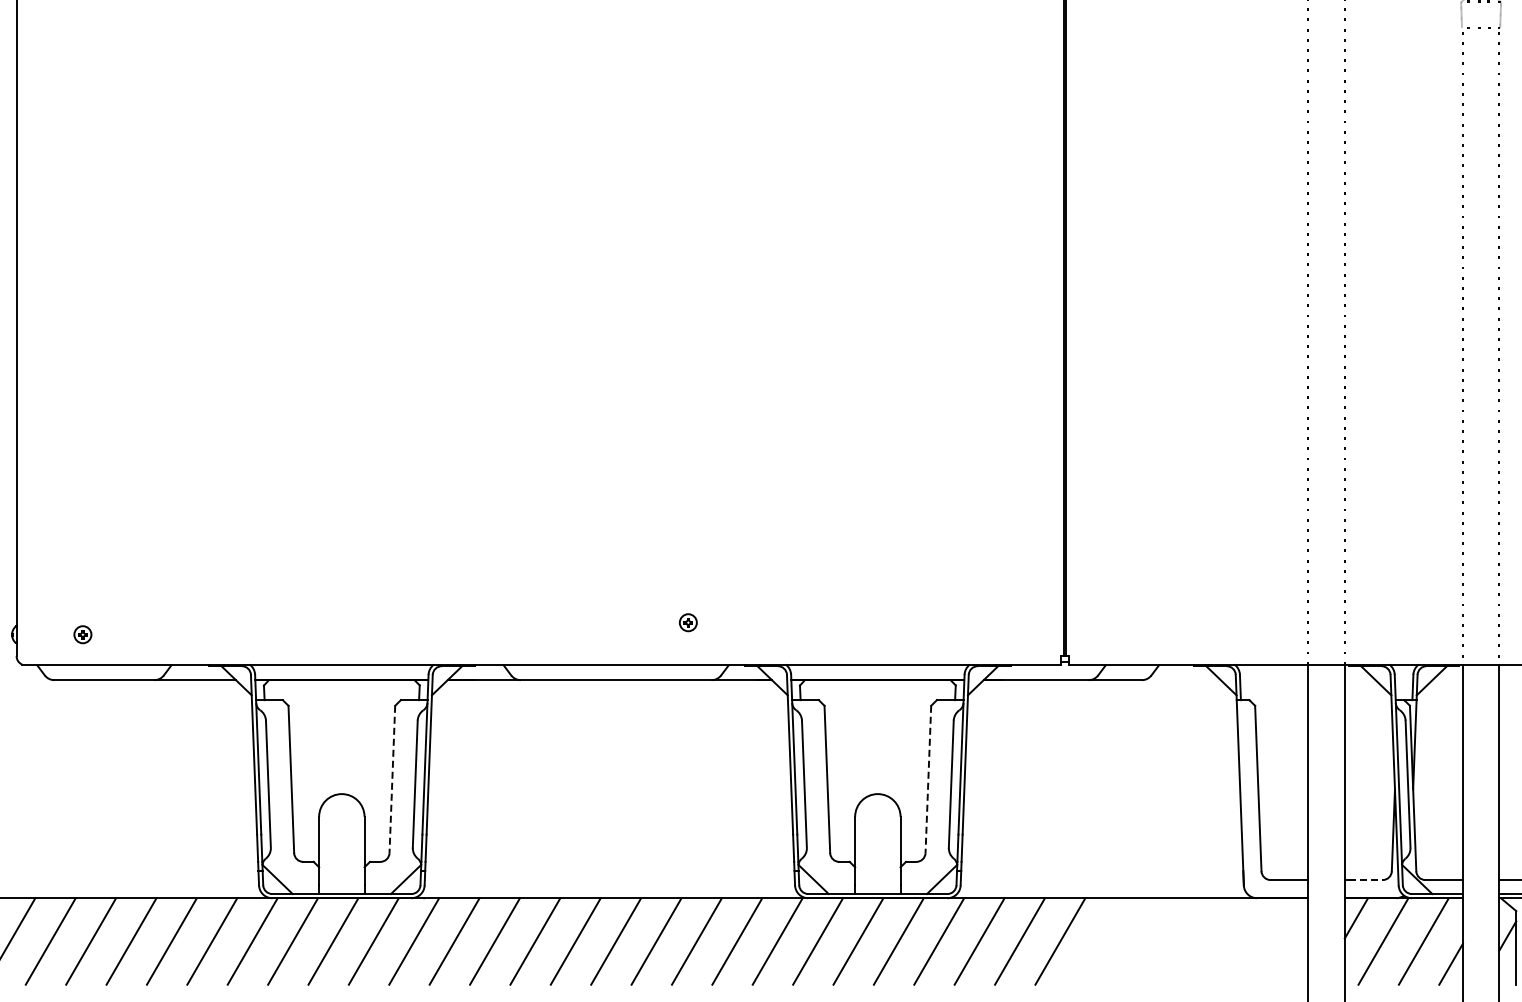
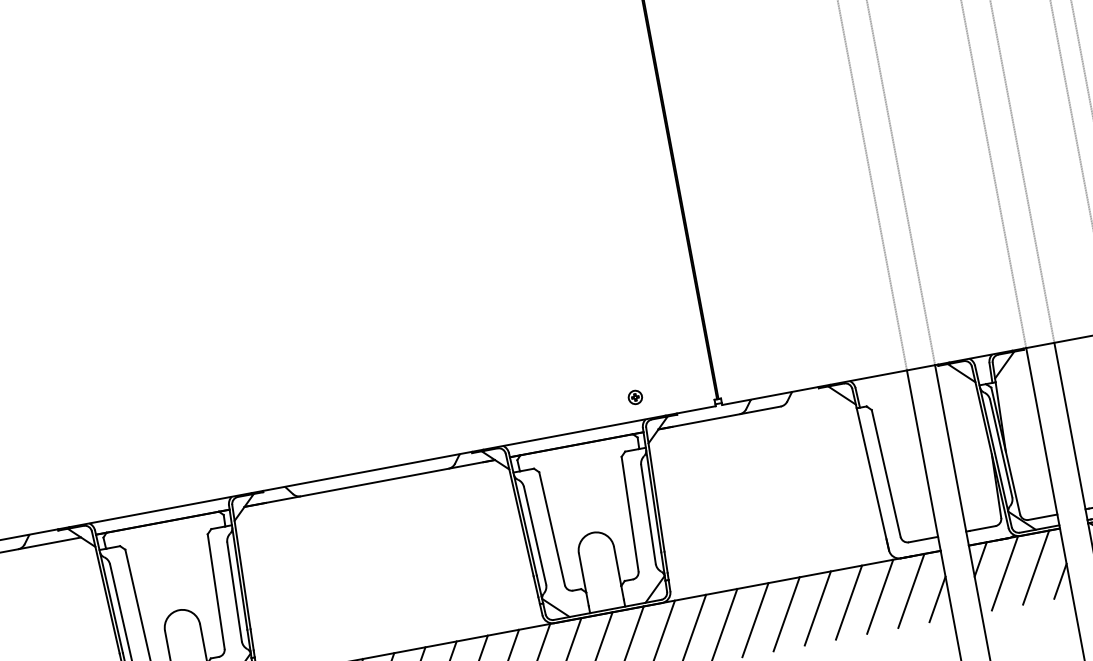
part: (688, 622) -> (635, 397), moved
line: (392, 779) -> (216, 591), dashed -> solid
line: (928, 779) -> (630, 514), dashed -> solid
line: (1366, 880) -> (983, 528), dashed -> solid
line: (1100, 941) -> (786, 614), added
line: (1141, 941) -> (818, 608), added
line: (1181, 941) -> (848, 602), added
line: (1221, 941) -> (879, 596), added
line: (1262, 941) -> (911, 590), added
line: (1292, 957) -> (937, 598), added

